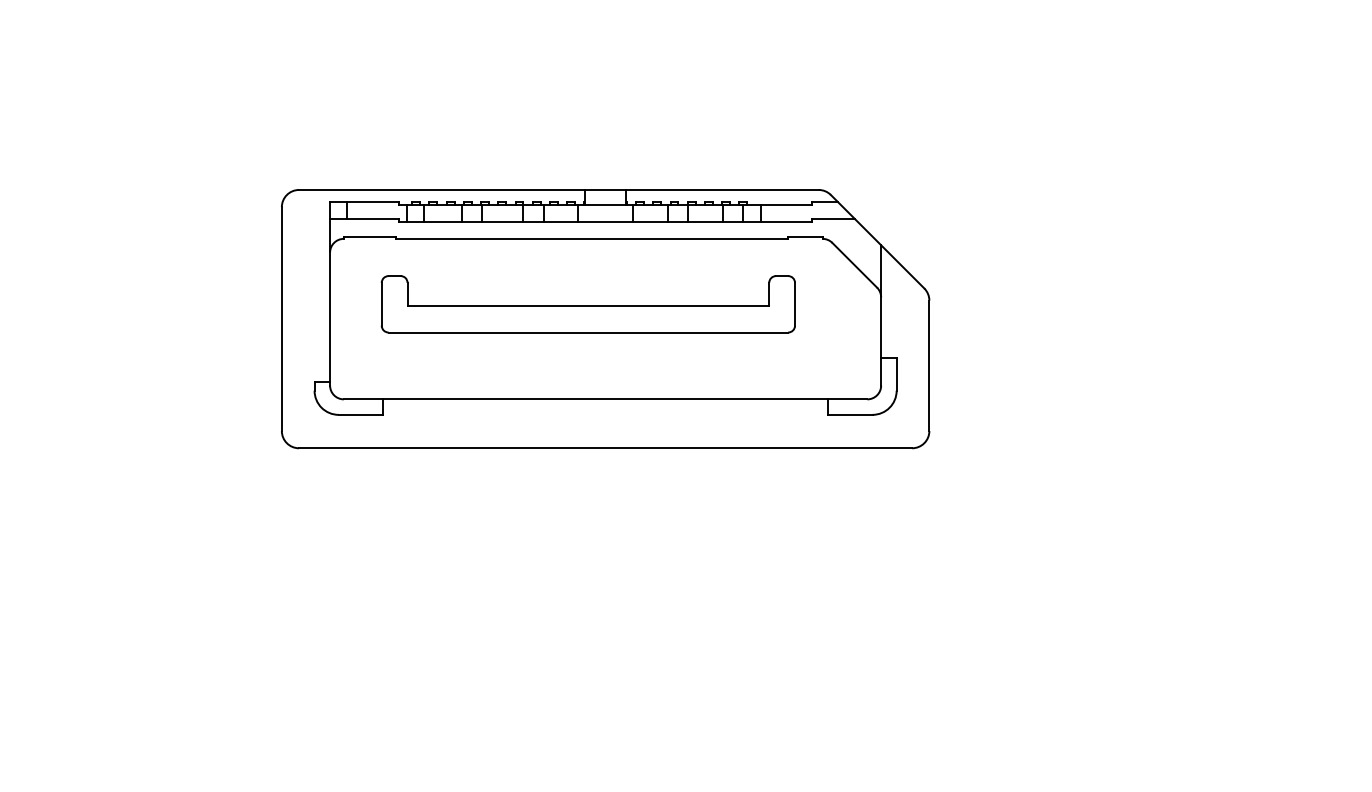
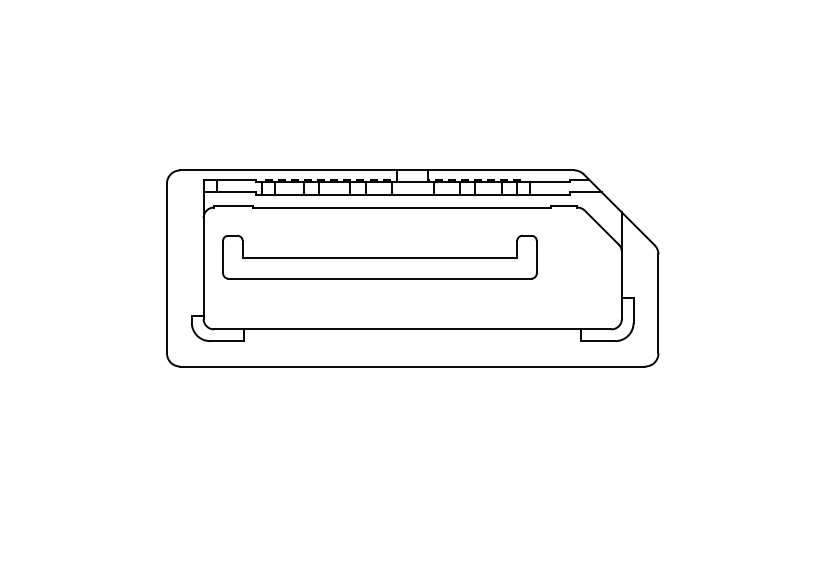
part: (587, 304) -> (379, 257), moved

